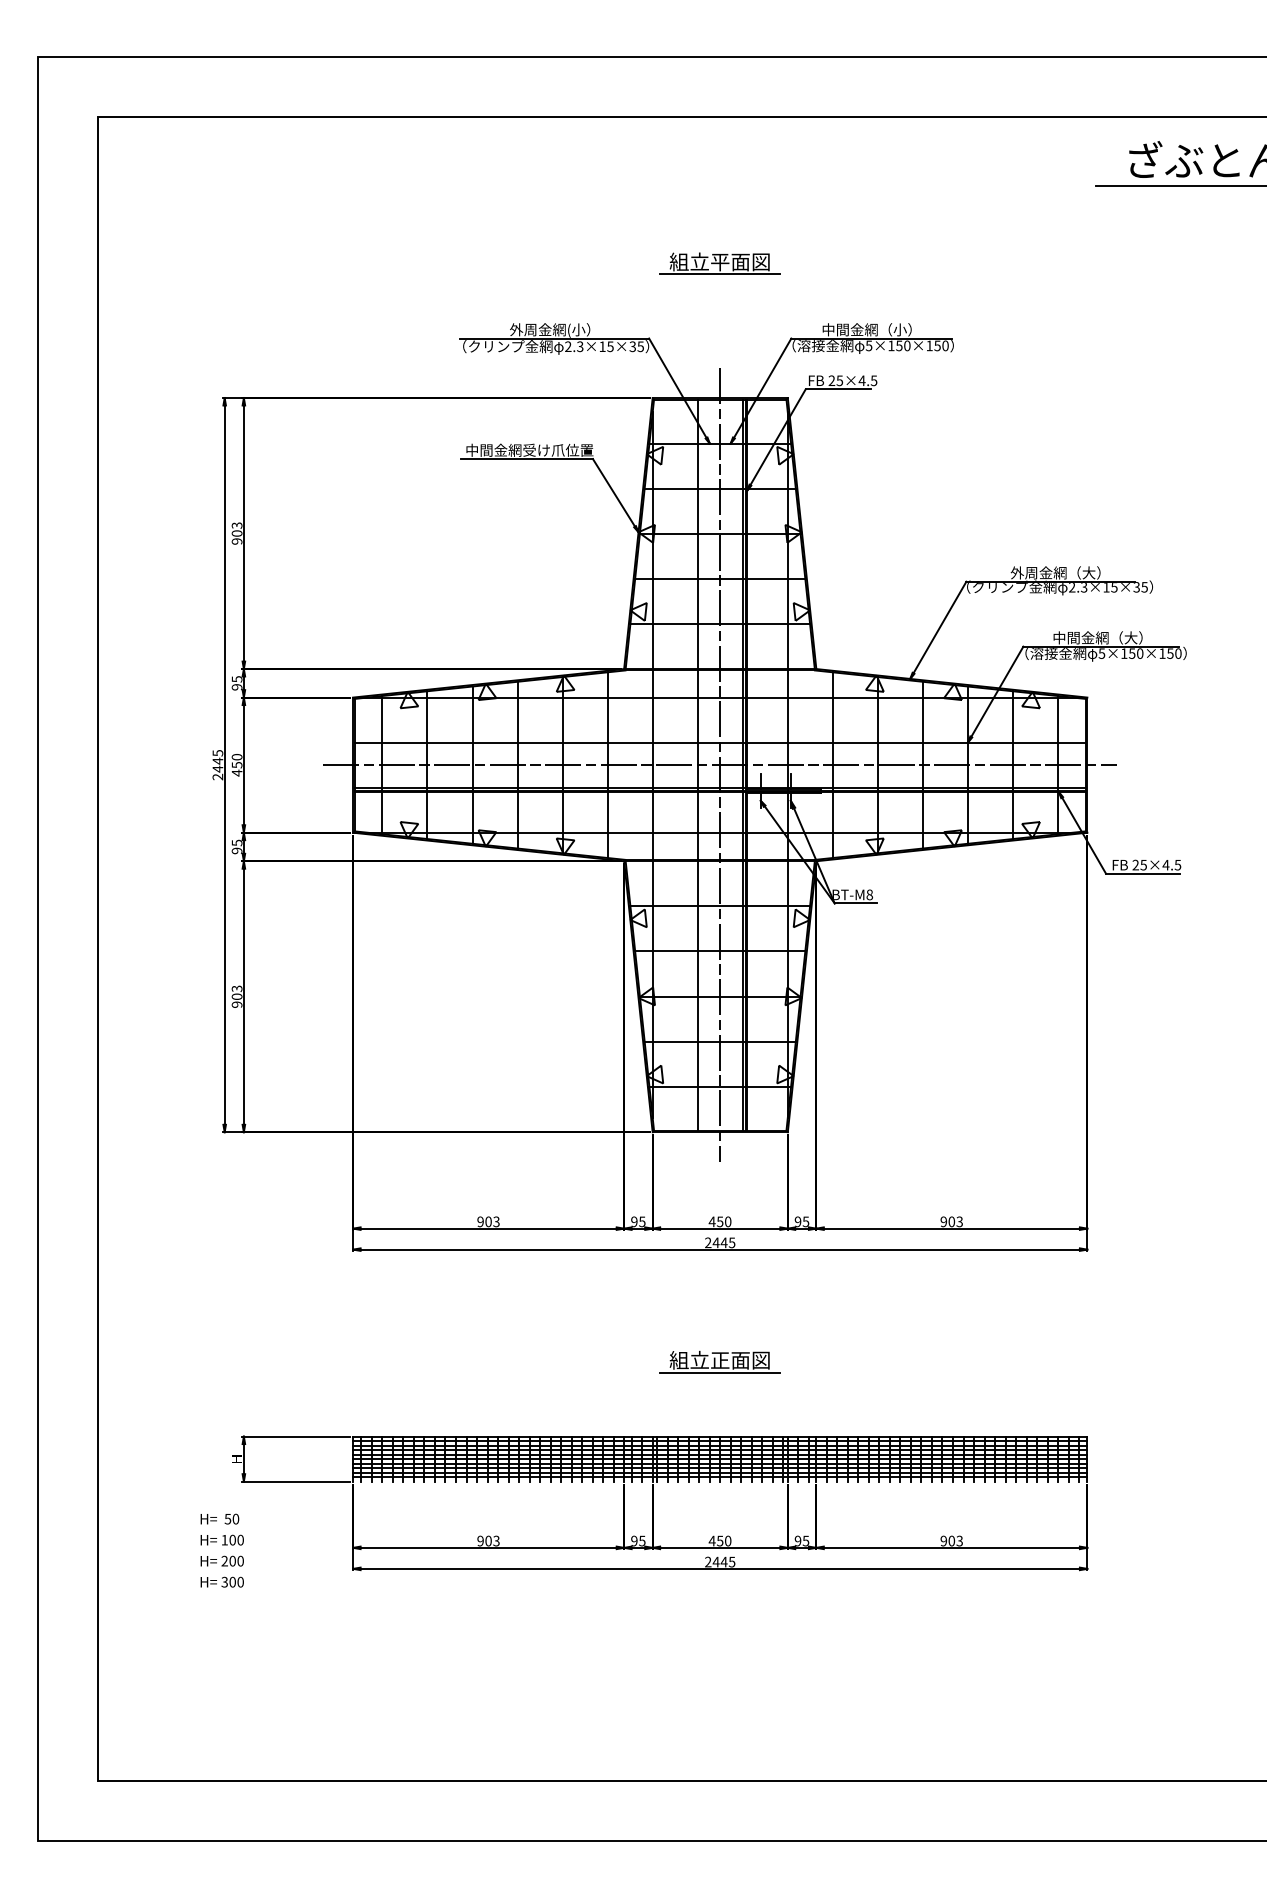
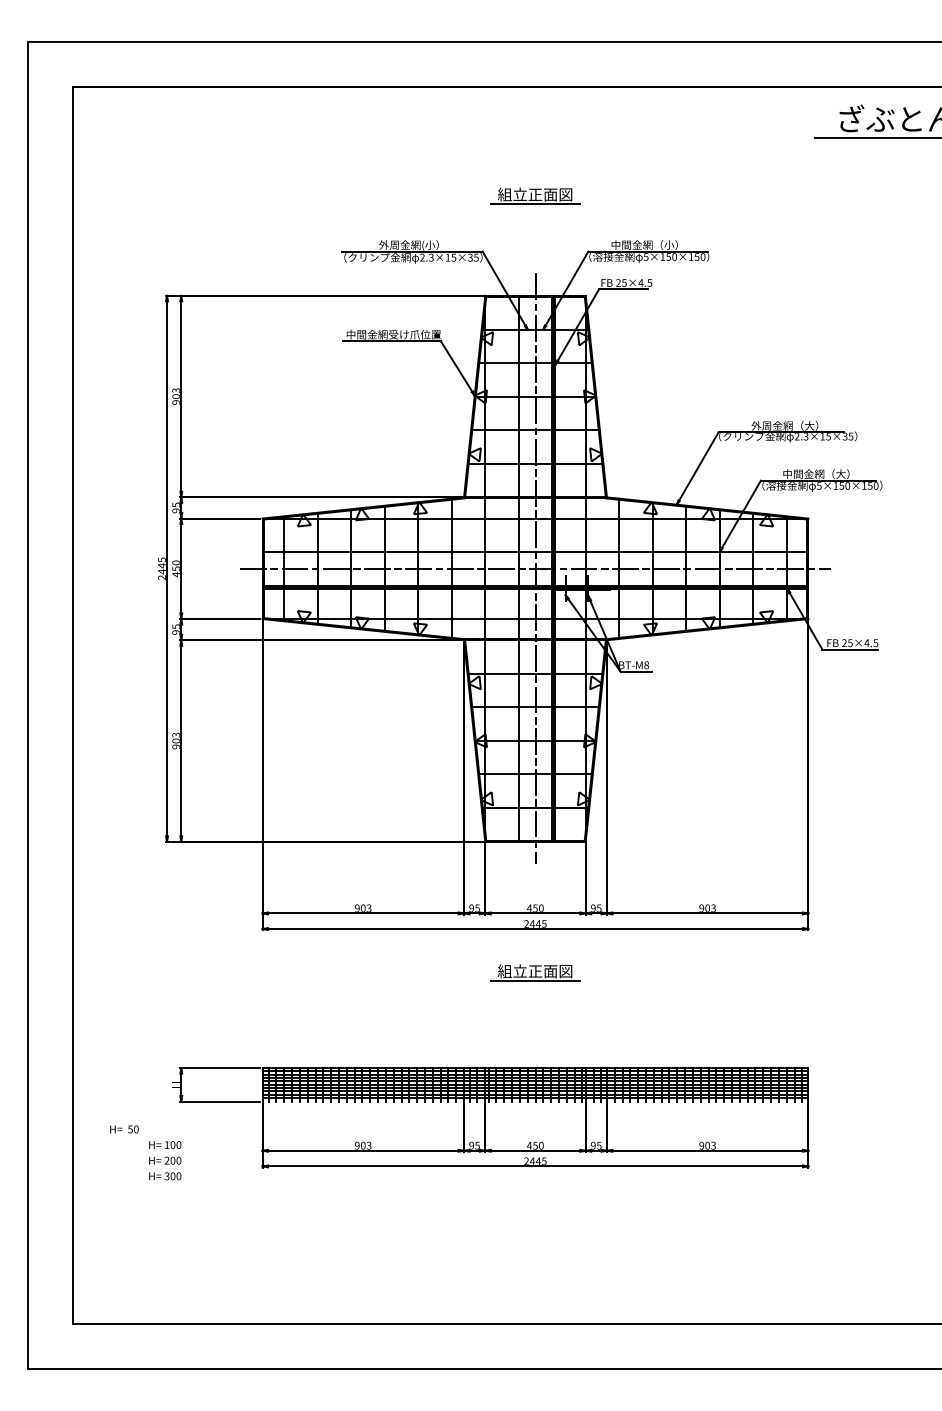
text: (720, 263) -> (535, 195), 組立平面図 -> 組立正面図
part: (720, 1361) -> (535, 972), moved
text: (219, 1519) -> (124, 1129), moved

